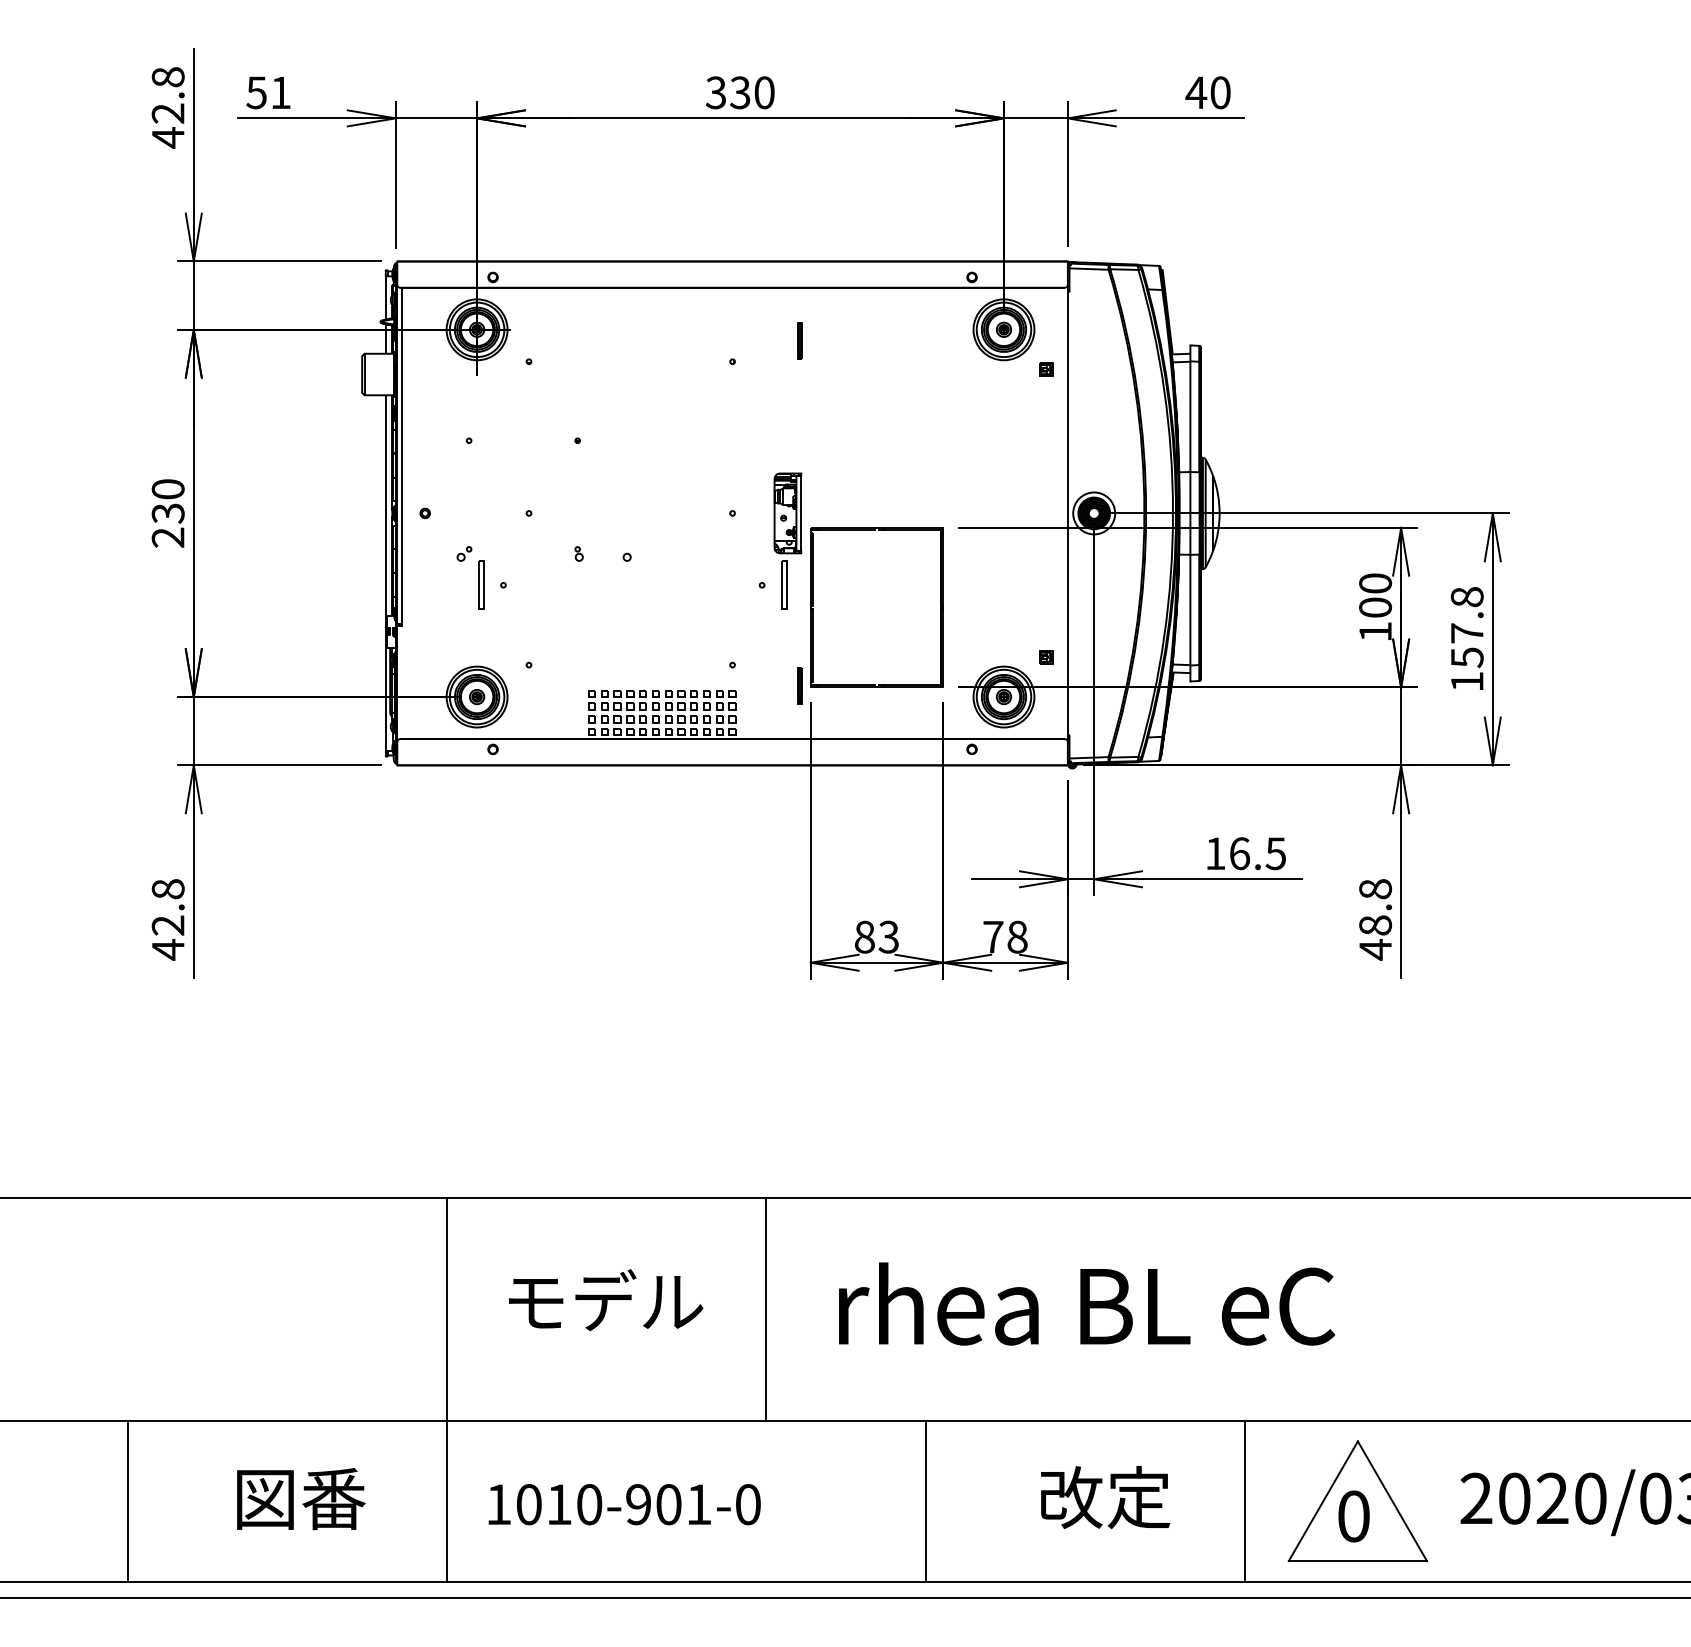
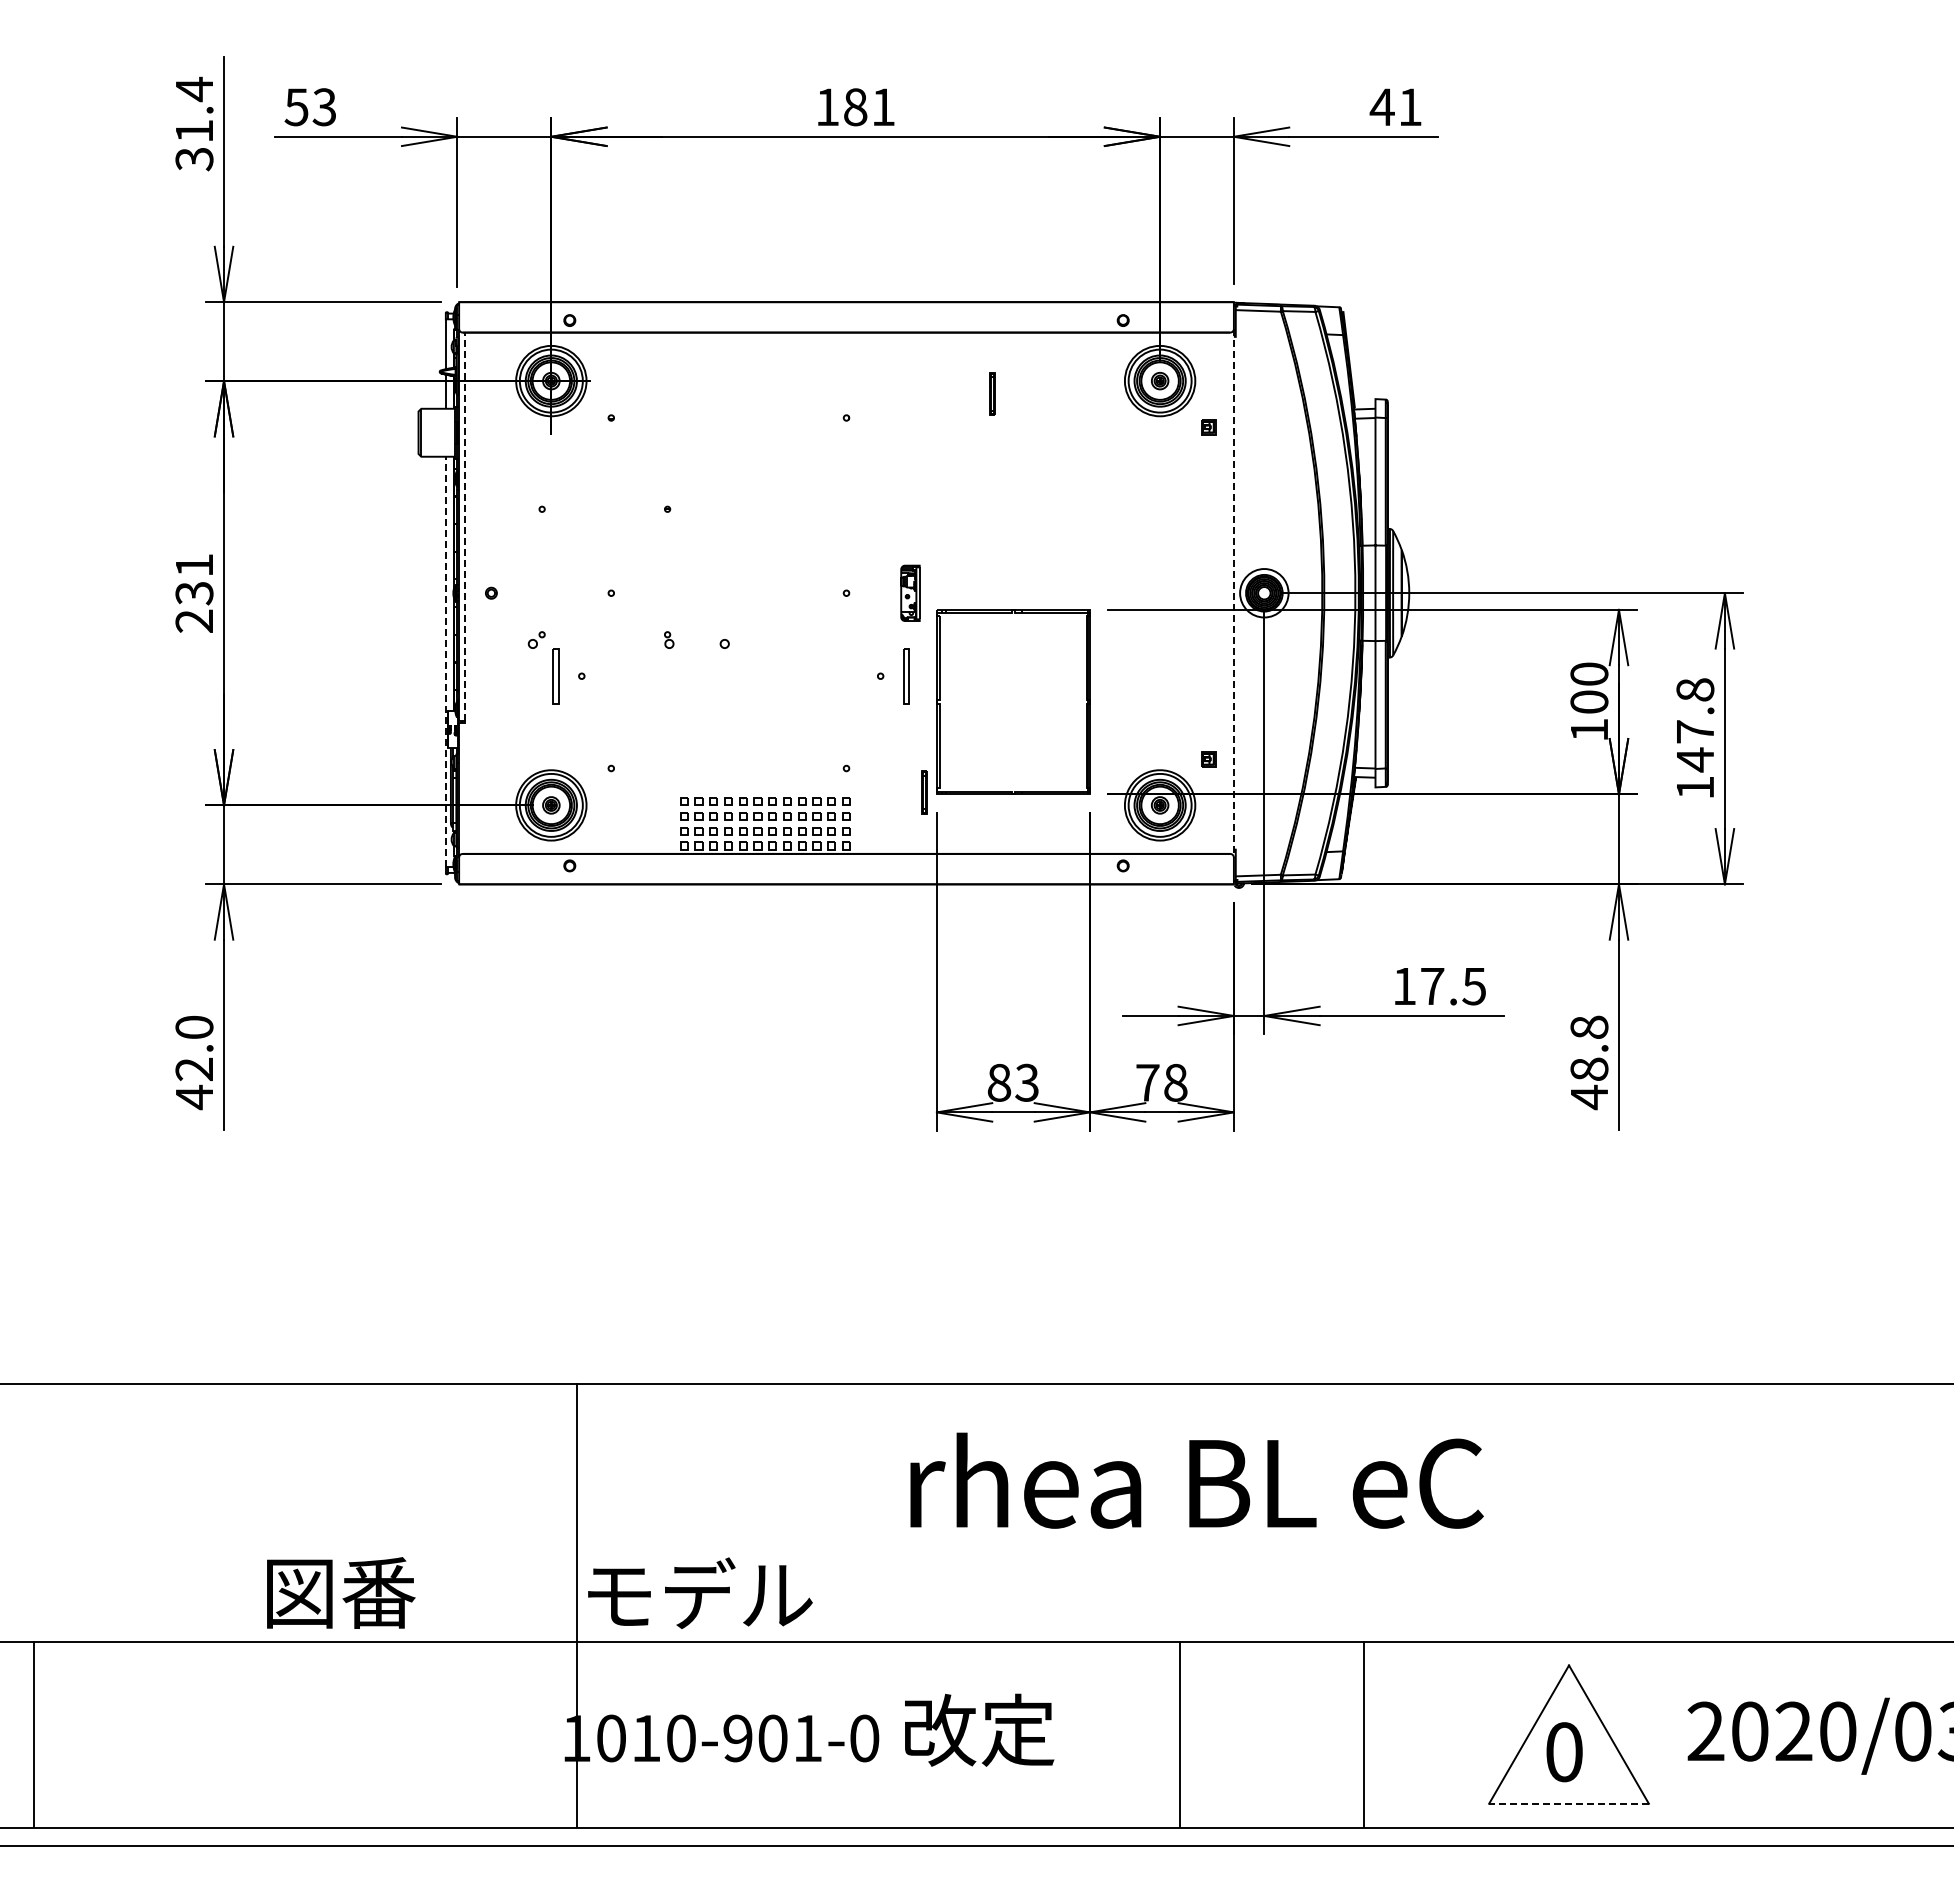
text: (279, 93) -> (323, 107), 51 -> 53
text: (740, 93) -> (855, 107), 330 -> 181
text: (1220, 93) -> (1410, 107), 40 -> 41
text: (168, 106) -> (194, 123), 42.8 -> 31.4
part: (800, 340) -> (992, 393), moved
line: (401, 455) -> (464, 526), solid -> dashed
text: (168, 488) -> (194, 564), 230 -> 231
line: (1067, 512) -> (1233, 592), solid -> dashed
part: (787, 513) -> (910, 593), size x0.6
line: (385, 572) -> (445, 661), solid -> dashed
text: (1467, 657) -> (1695, 759), 157.8 -> 147.8
text: (1239, 853) -> (1432, 986), 16.5 -> 17.5
text: (168, 888) -> (194, 1026), 42.8 -> 42.0
text: (606, 1299) -> (700, 1592), moved
text: (1086, 1303) -> (1196, 1480), moved
line: (766, 1309) -> (885, 1512), removed
line: (446, 1388) -> (577, 1604), moved
text: (1105, 1496) -> (979, 1729), moved
text: (301, 1498) -> (341, 1592), moved
line: (127, 1501) -> (34, 1734), moved
line: (925, 1501) -> (1179, 1734), moved
line: (1244, 1501) -> (1363, 1734), moved
line: (1358, 1560) -> (1569, 1803), solid -> dashed

